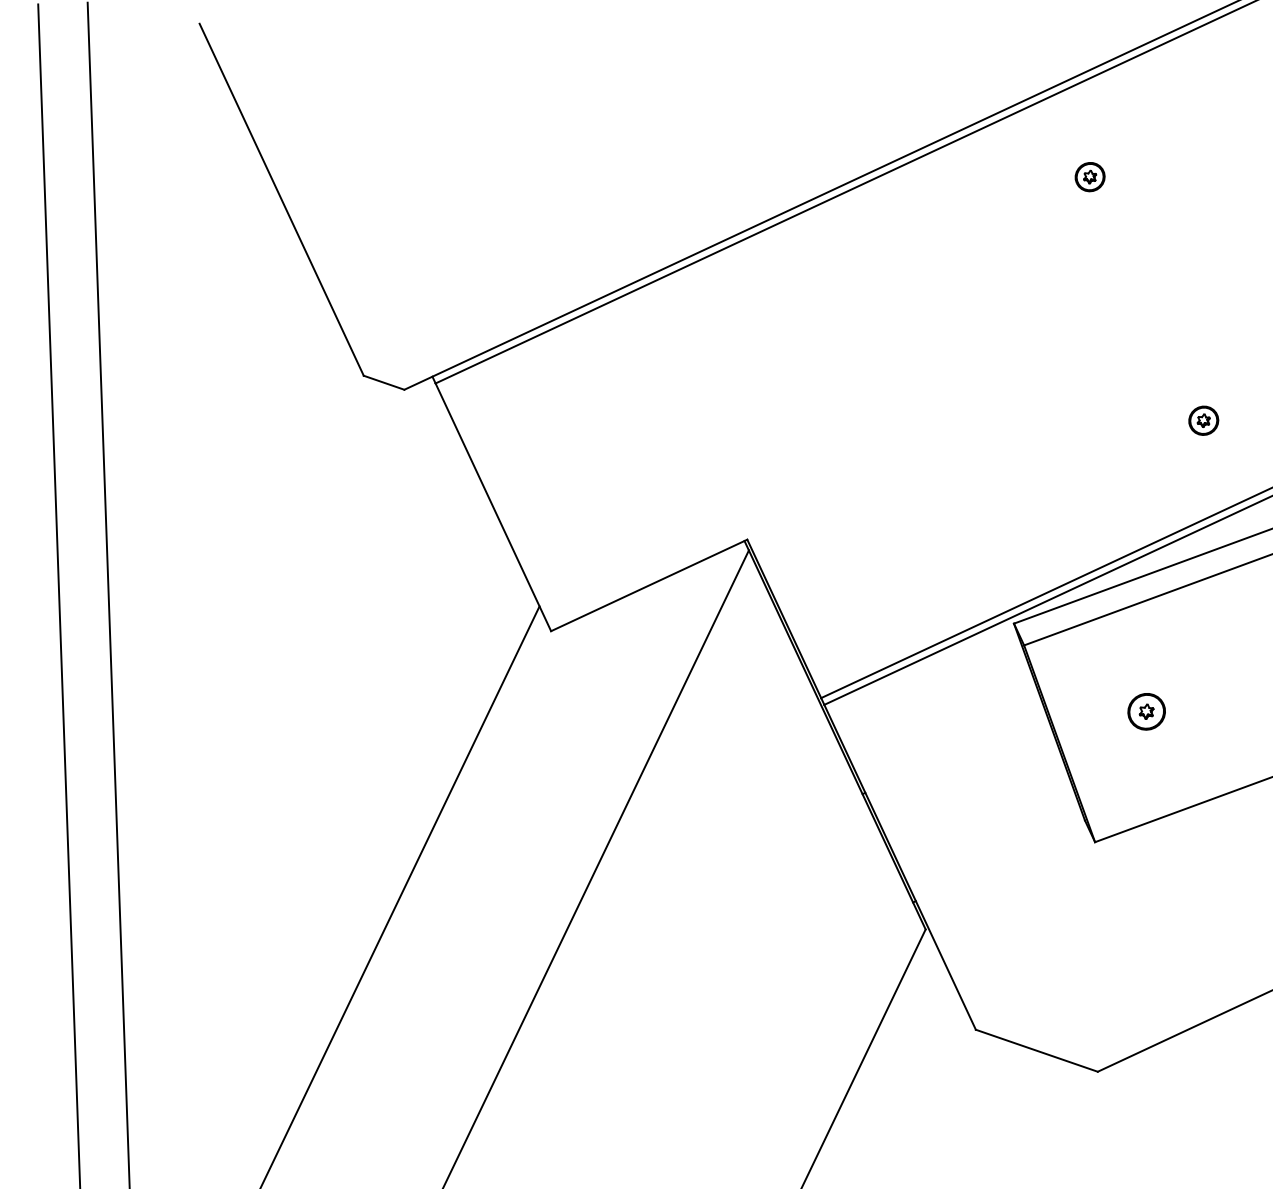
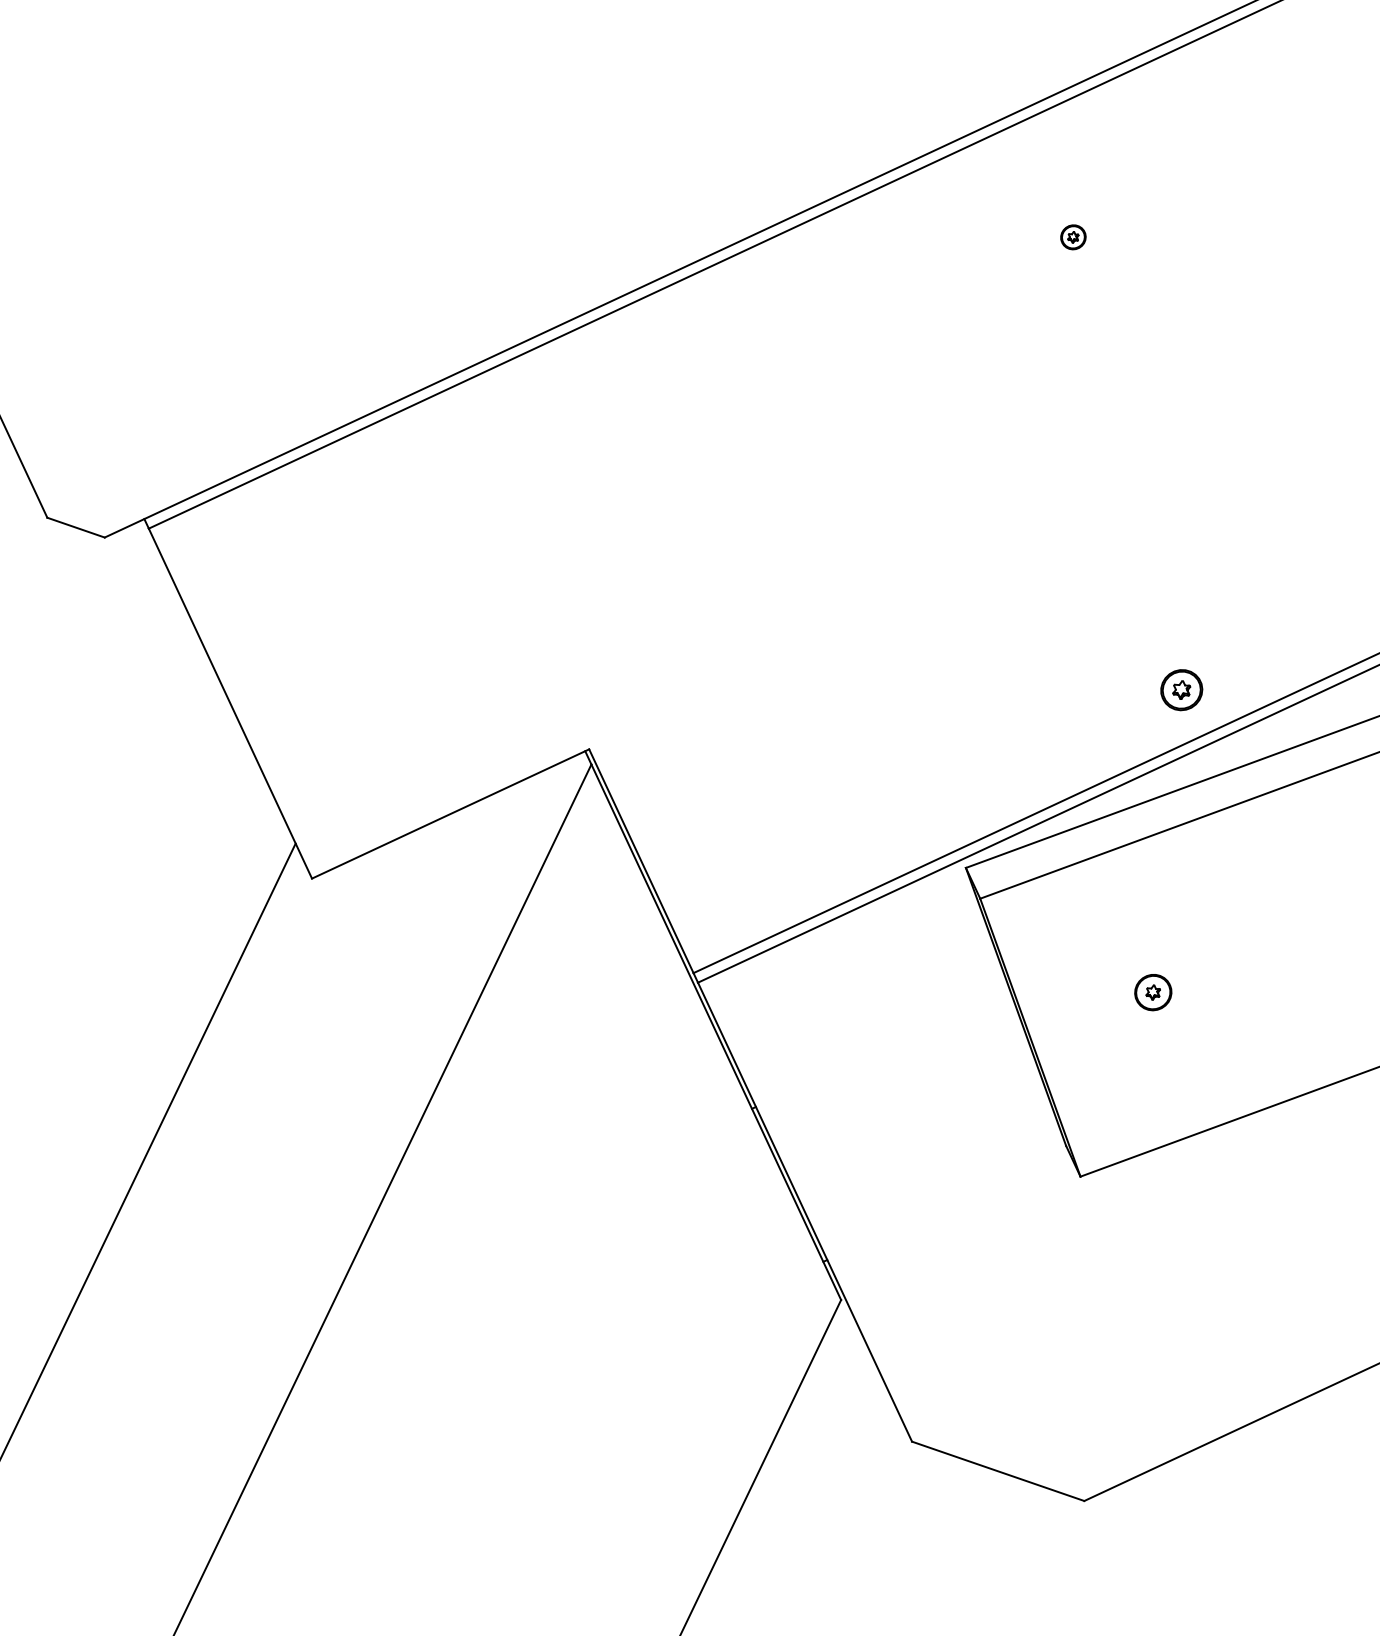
part: (1089, 177) -> (1072, 237), size x0.6
part: (1203, 420) -> (1181, 689), moved
part: (1146, 711) -> (1153, 992), size x0.7

